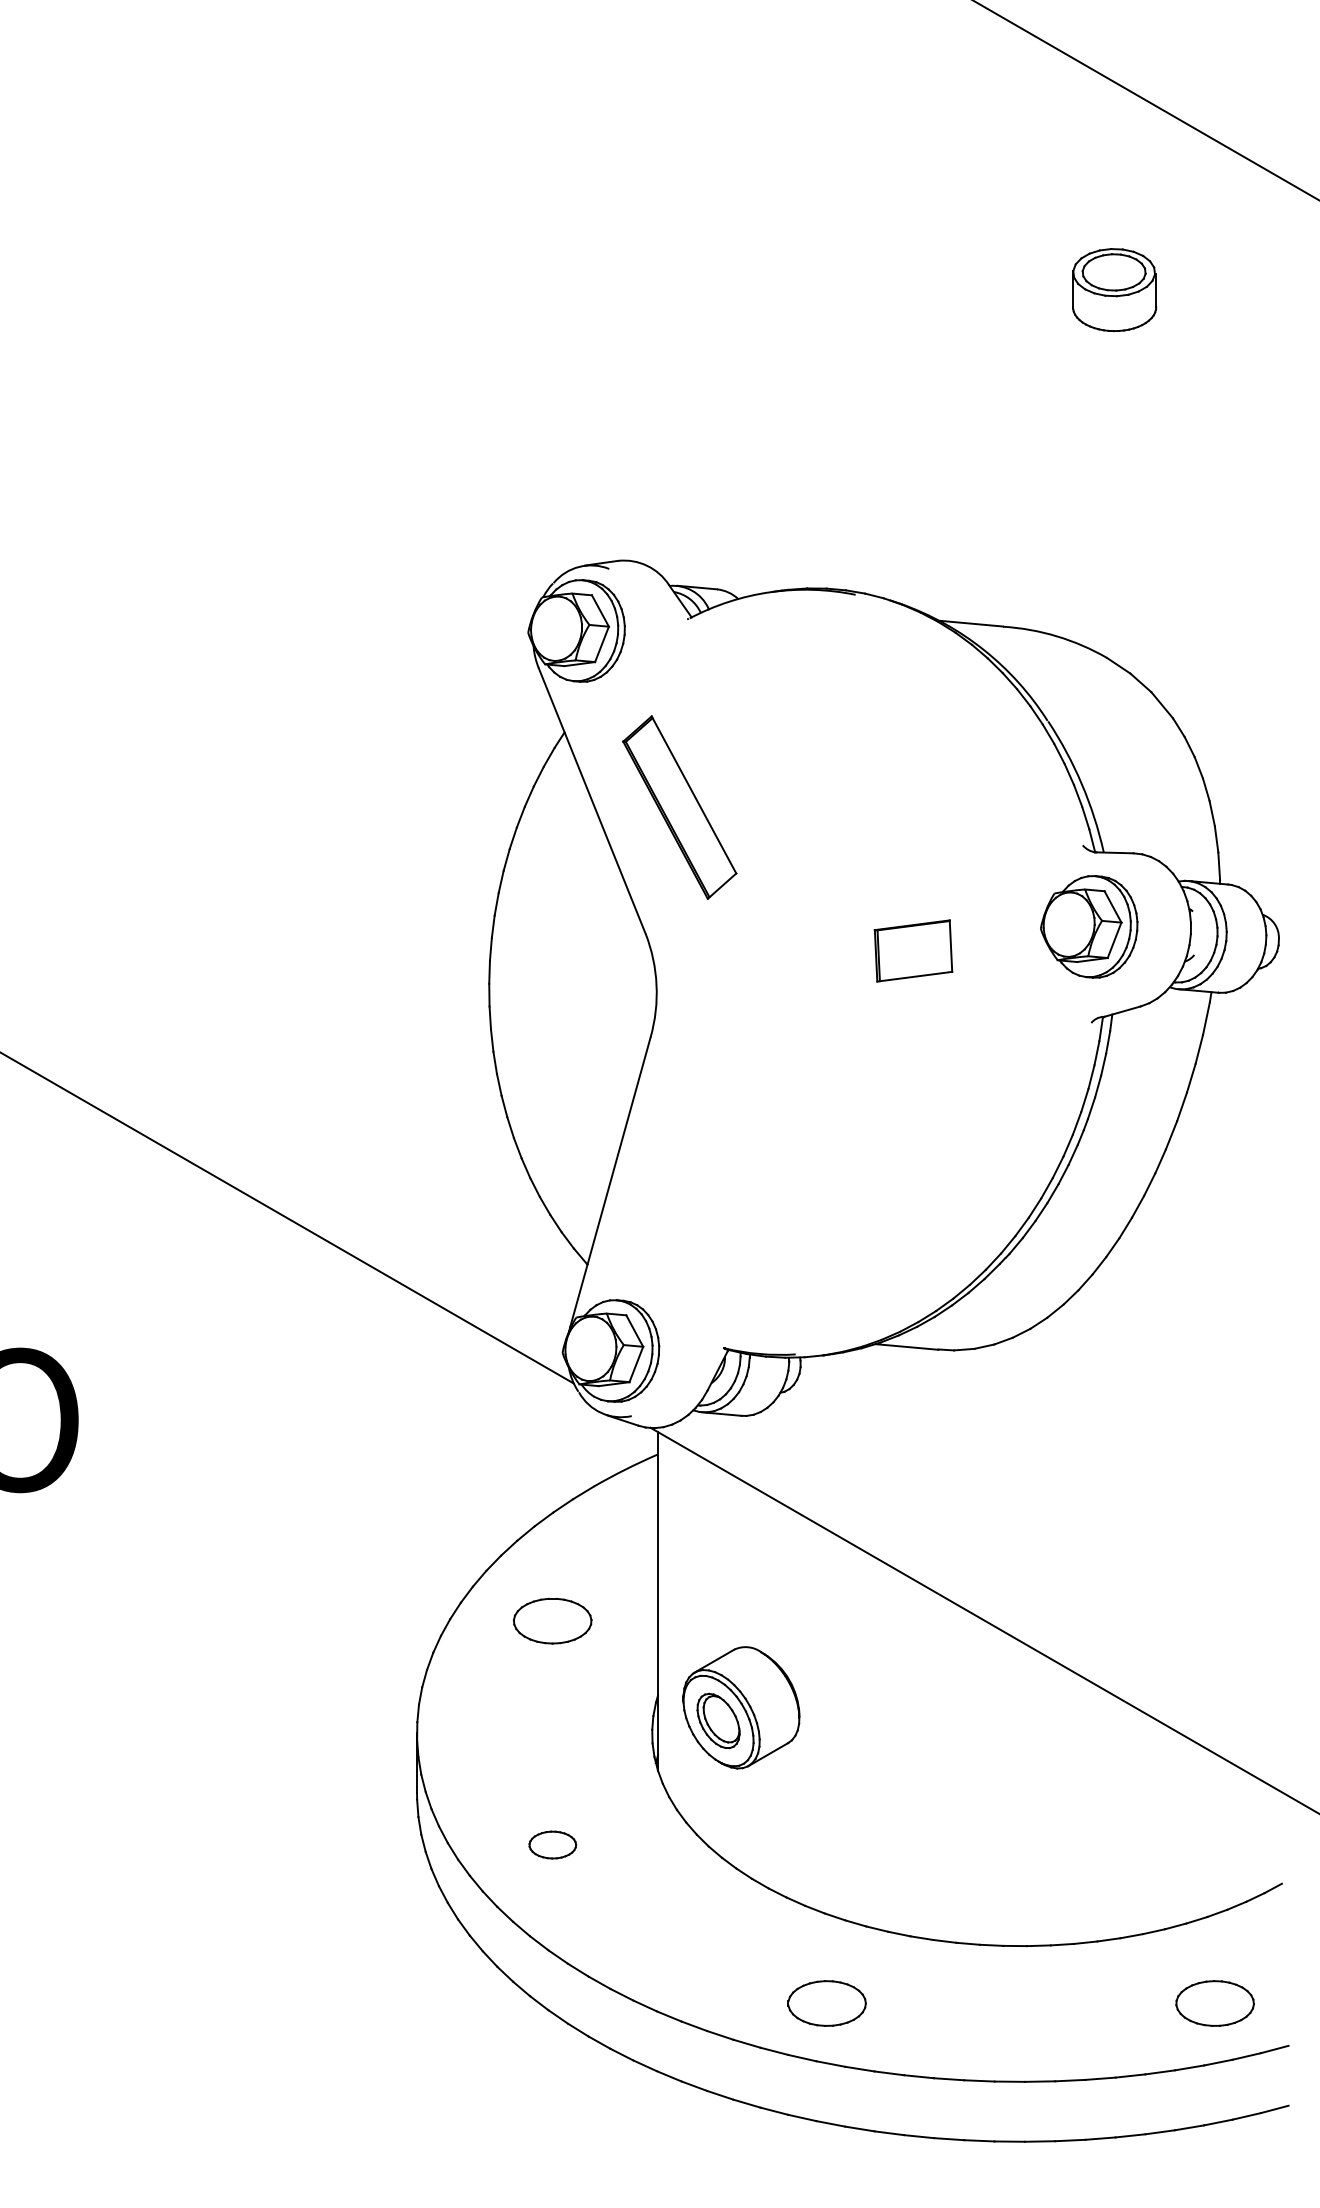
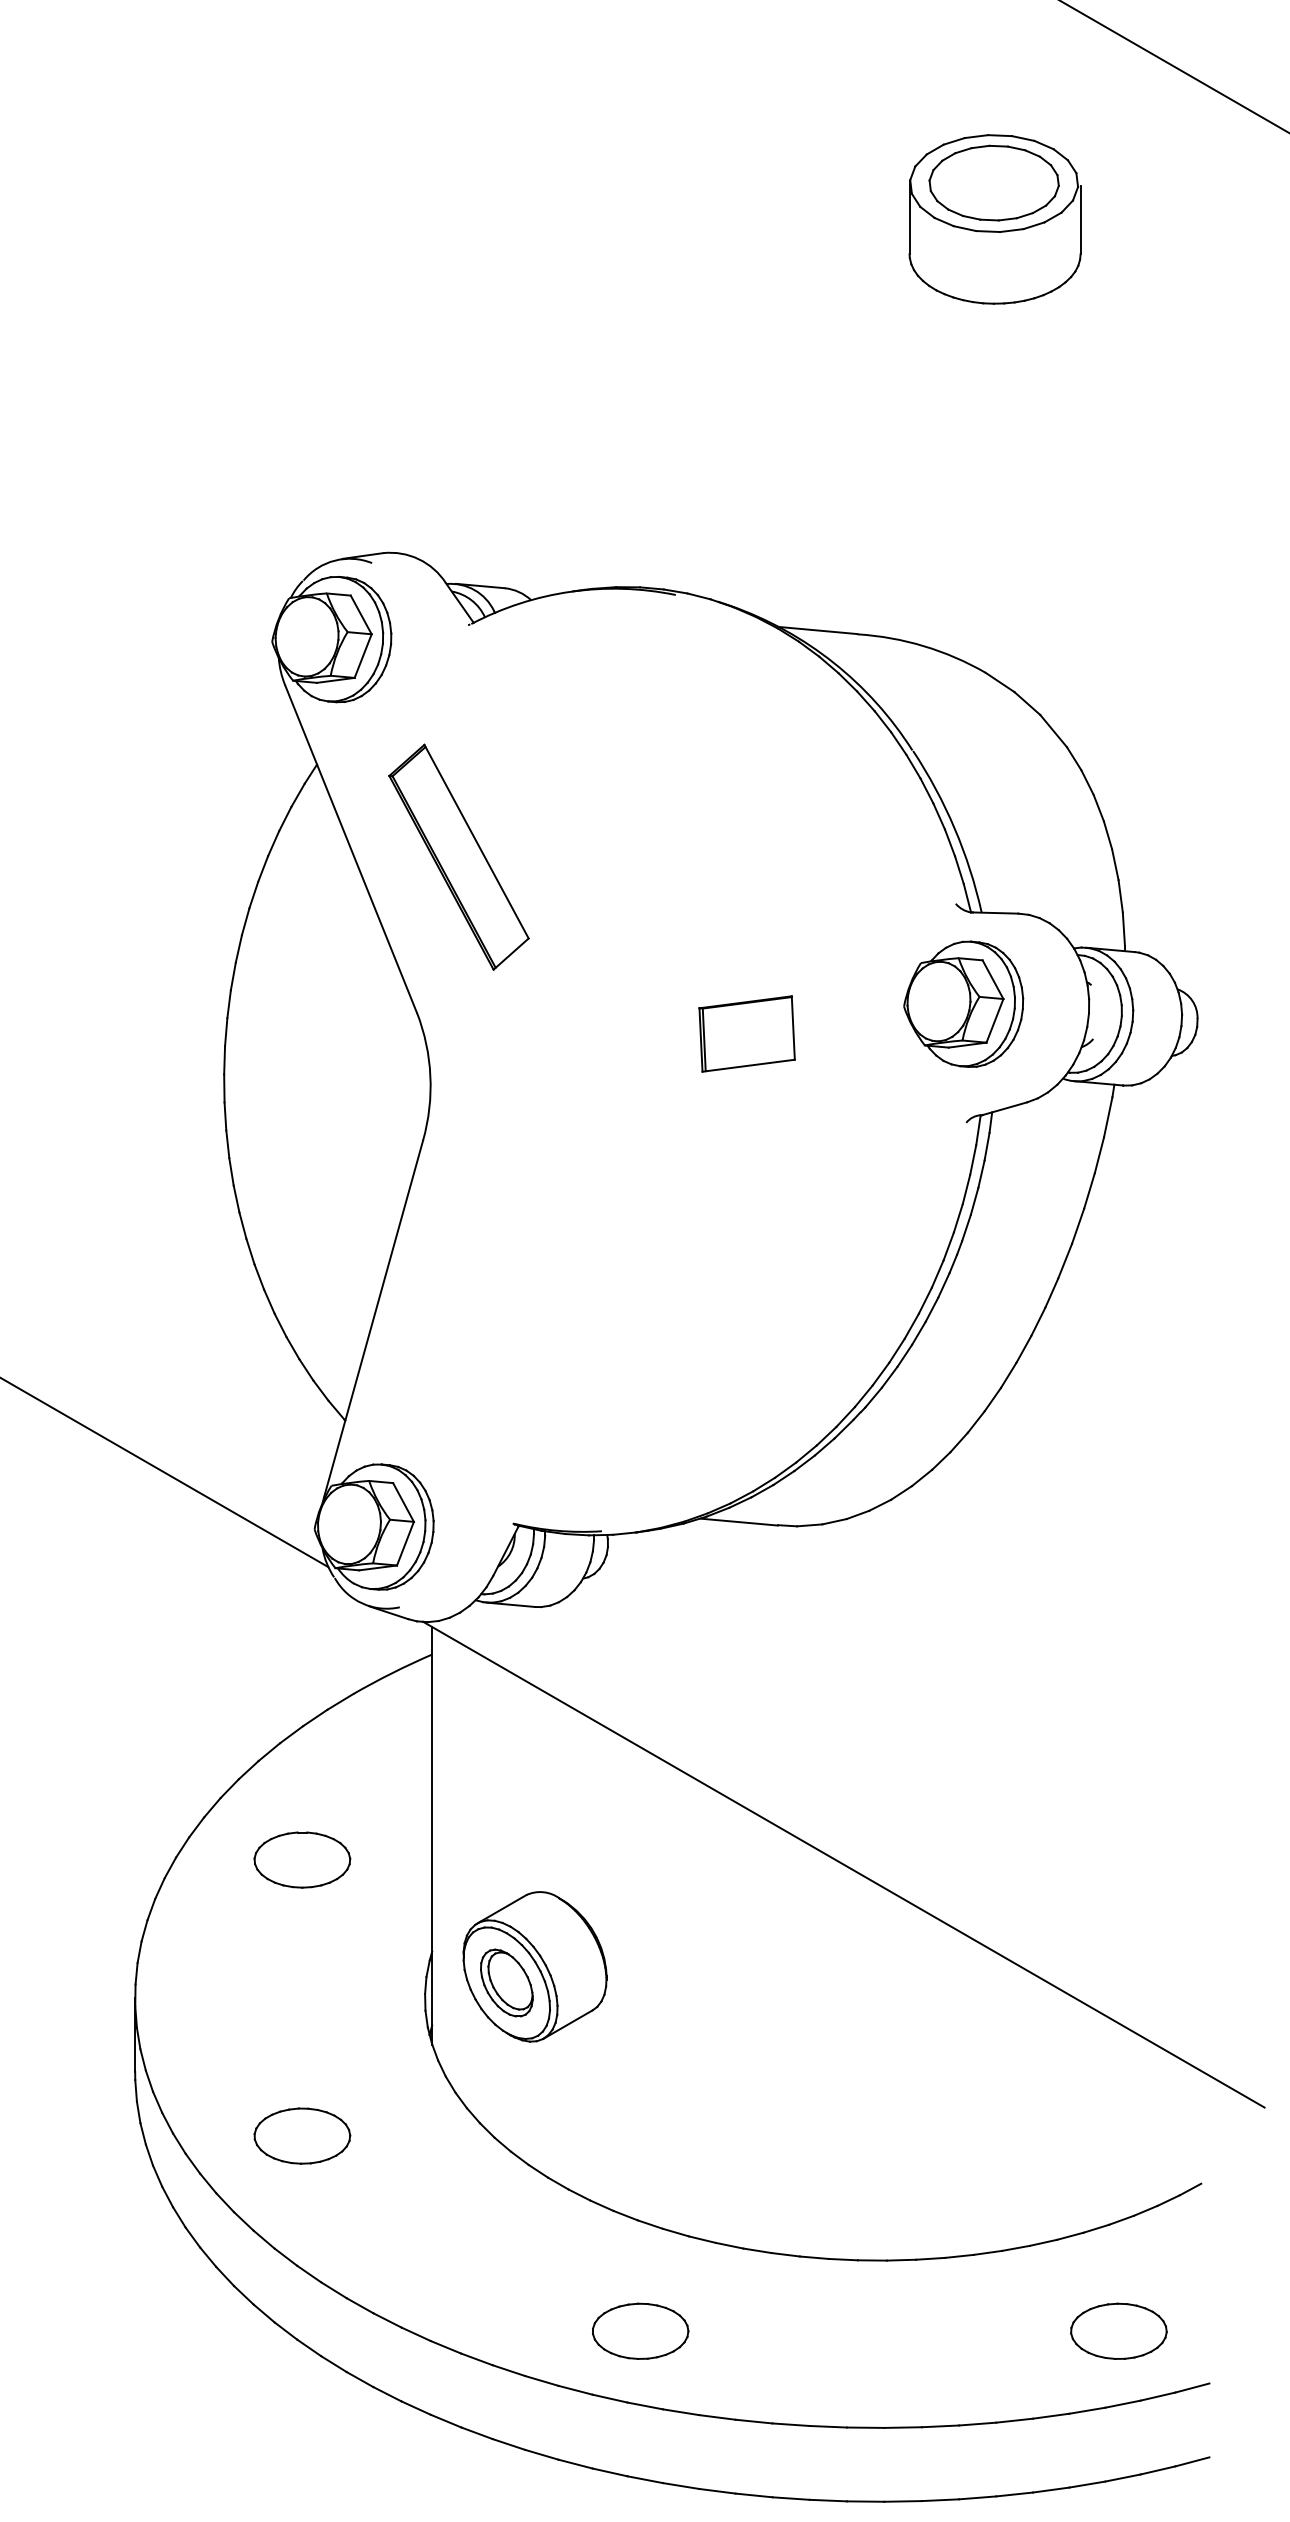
part: (1114, 289) -> (994, 218), size x1.67
part: (552, 1844) -> (302, 2135), size x1.67

